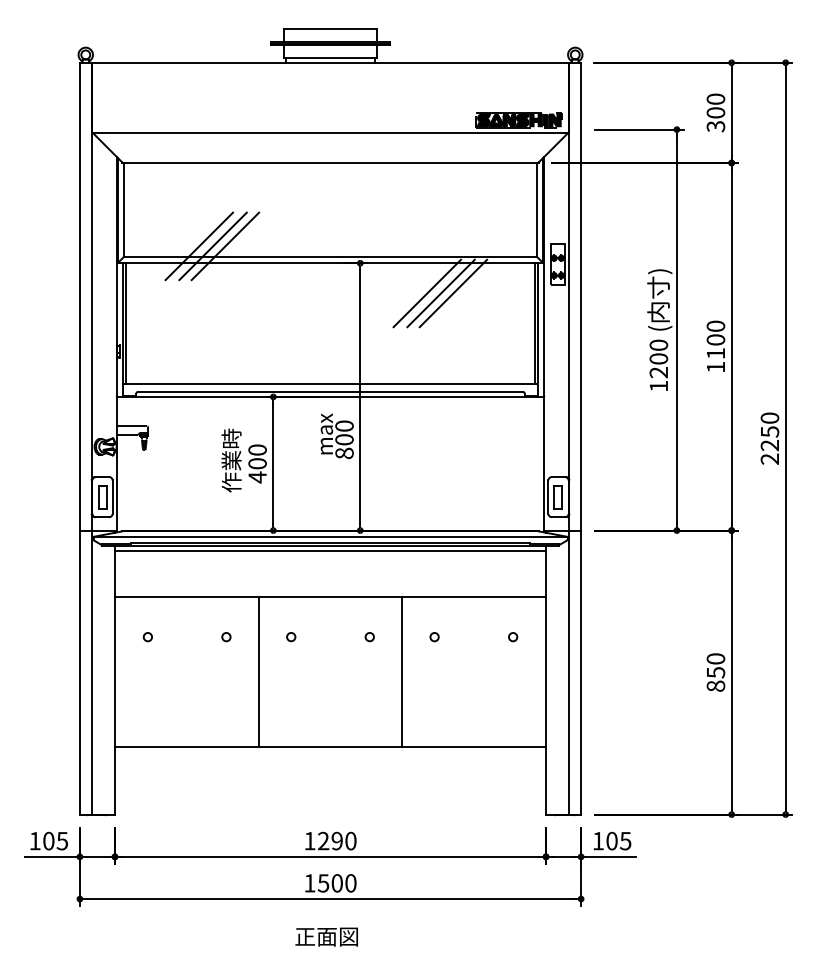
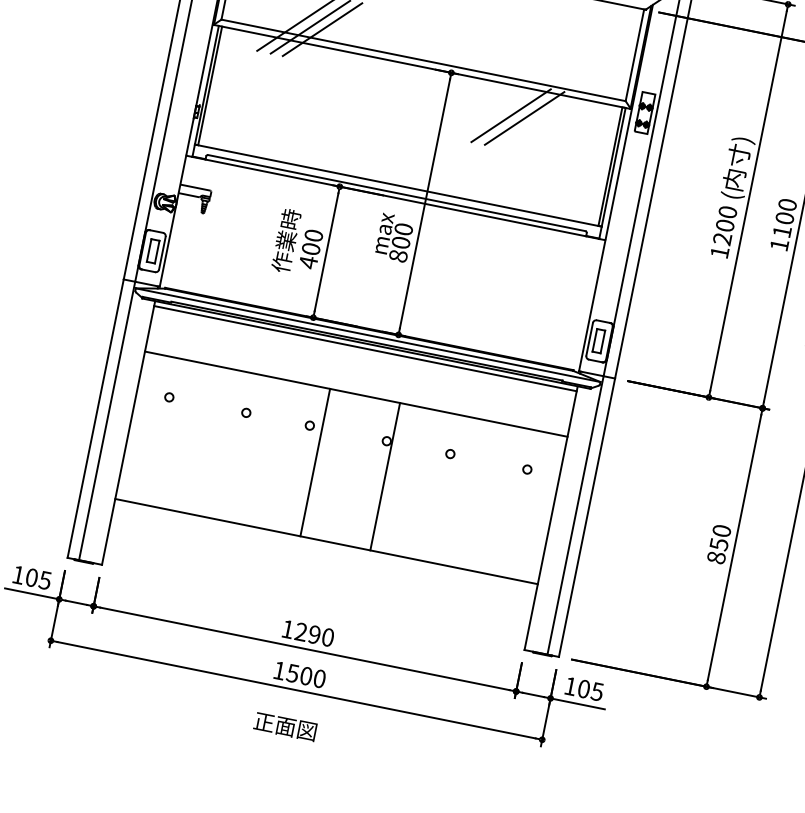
line: (453, 293) -> (536, 120), removed
line: (258, 672) -> (314, 462), moved
line: (402, 672) -> (385, 477), moved

